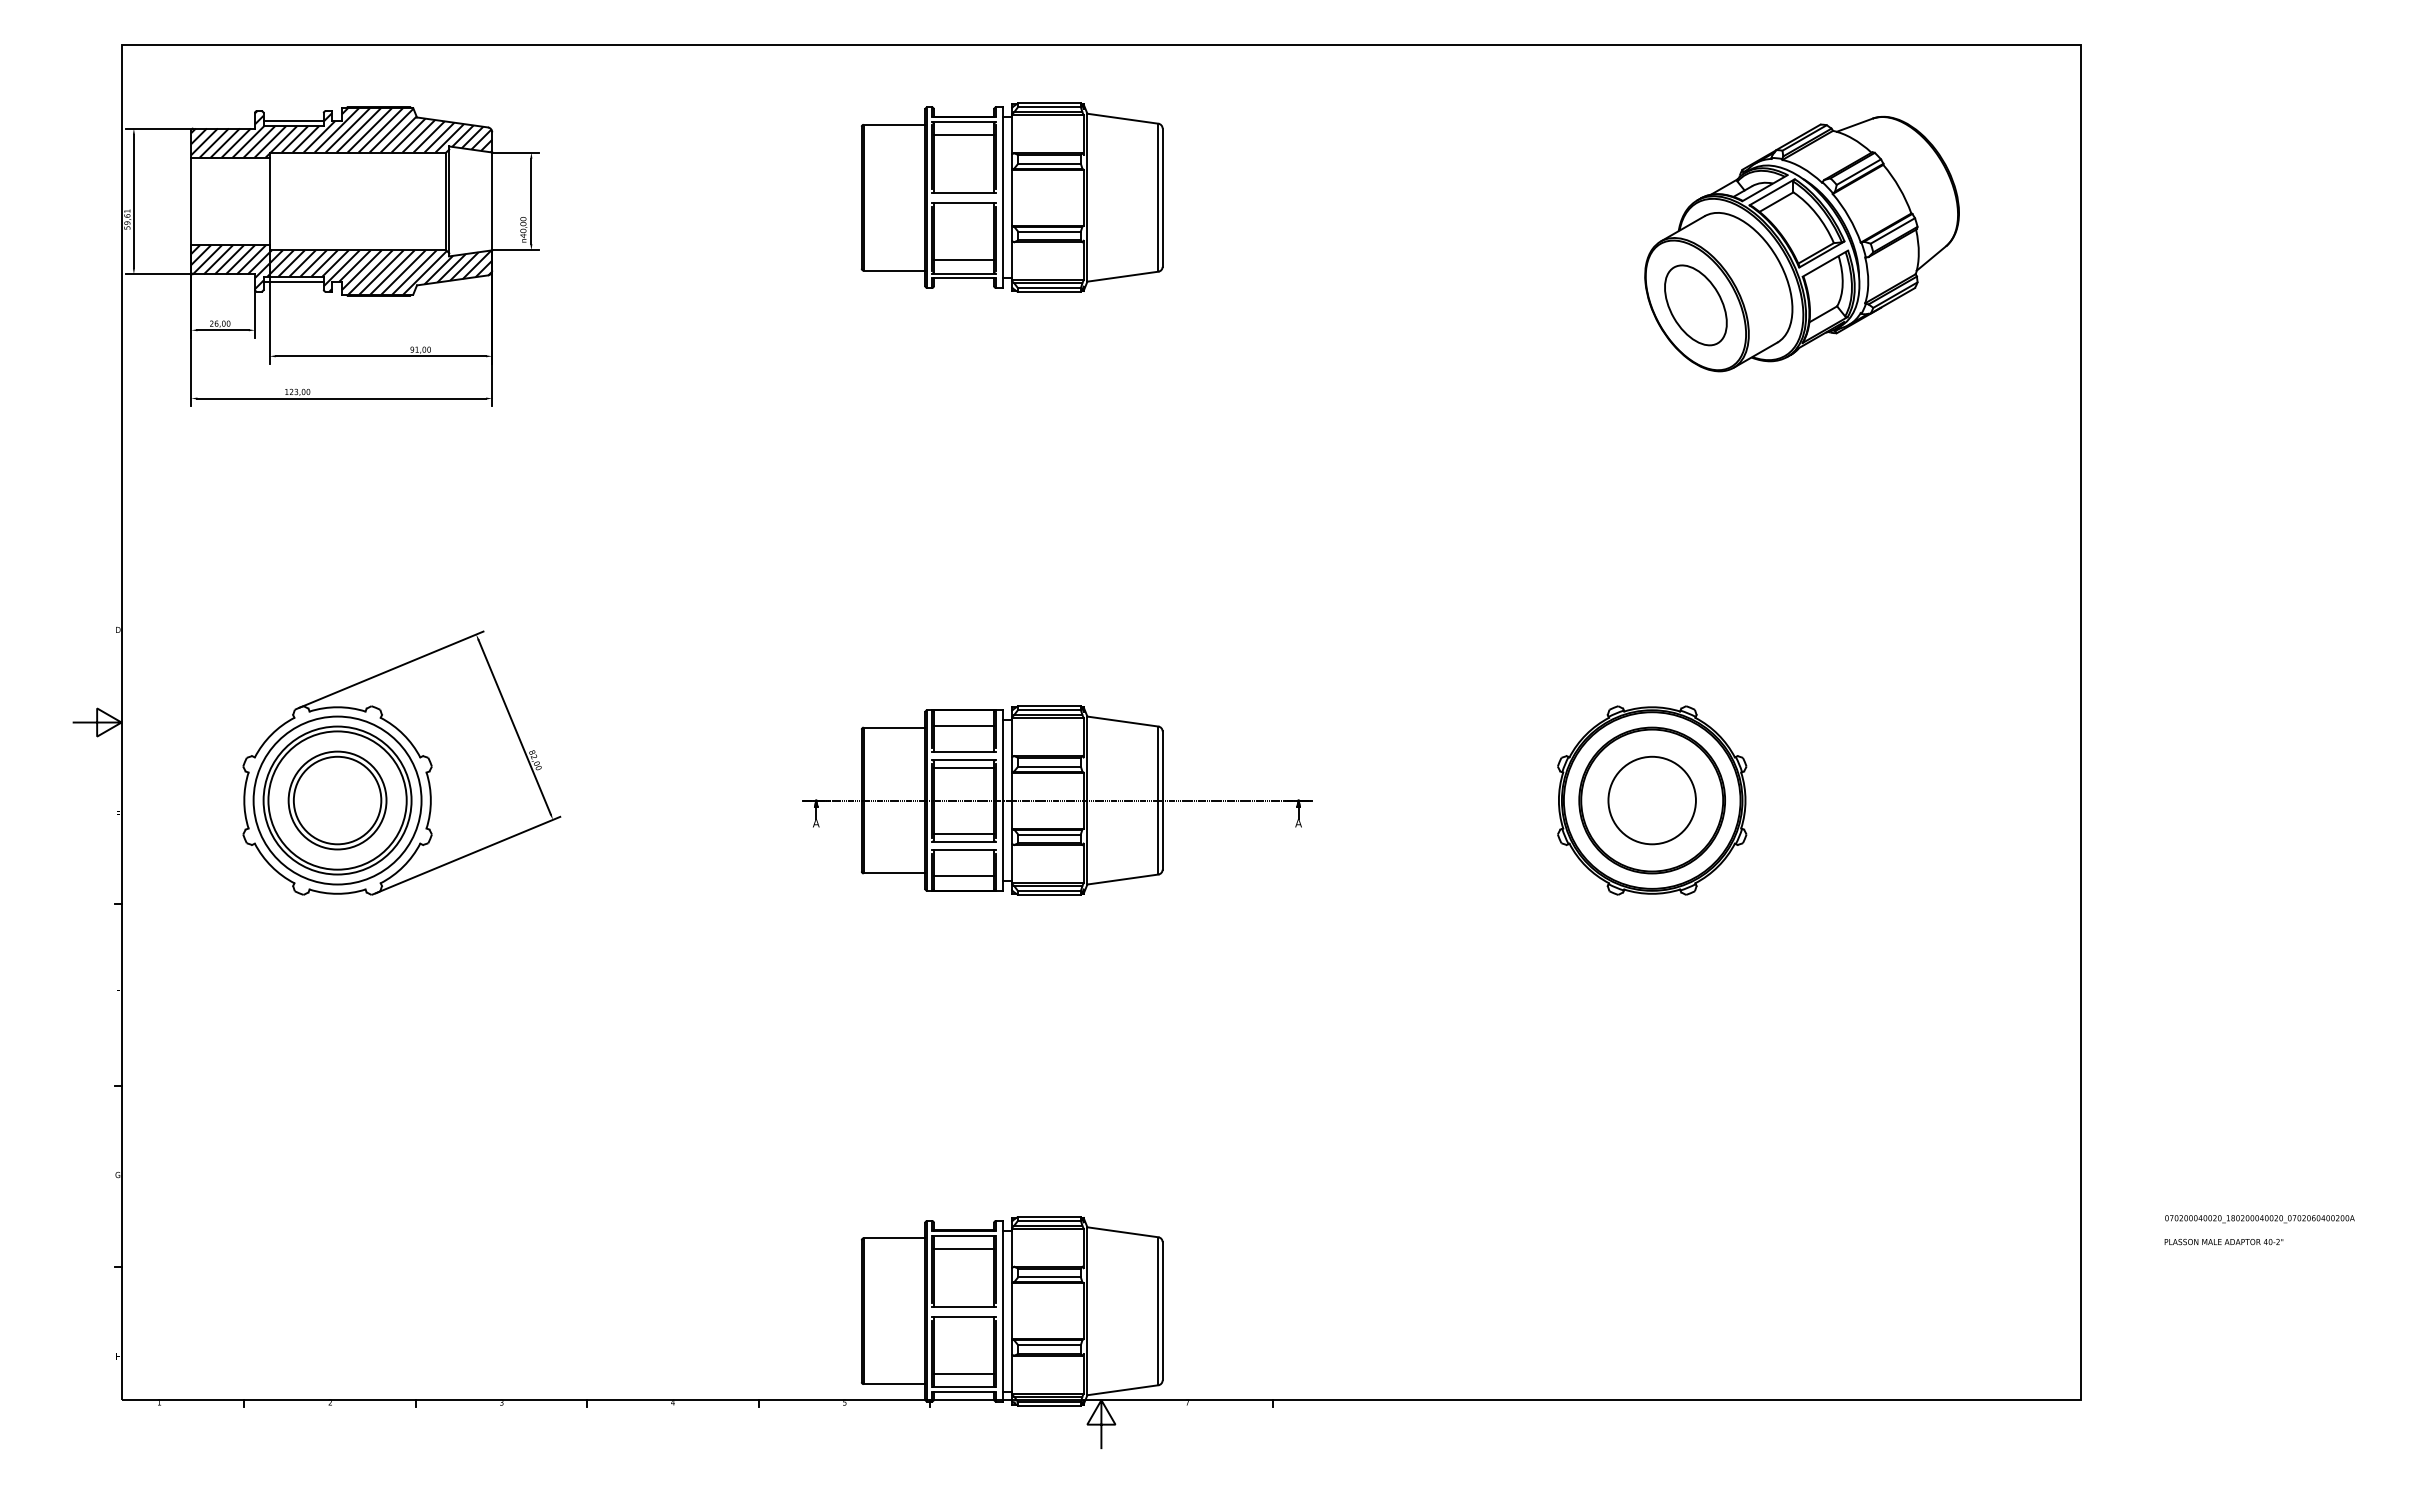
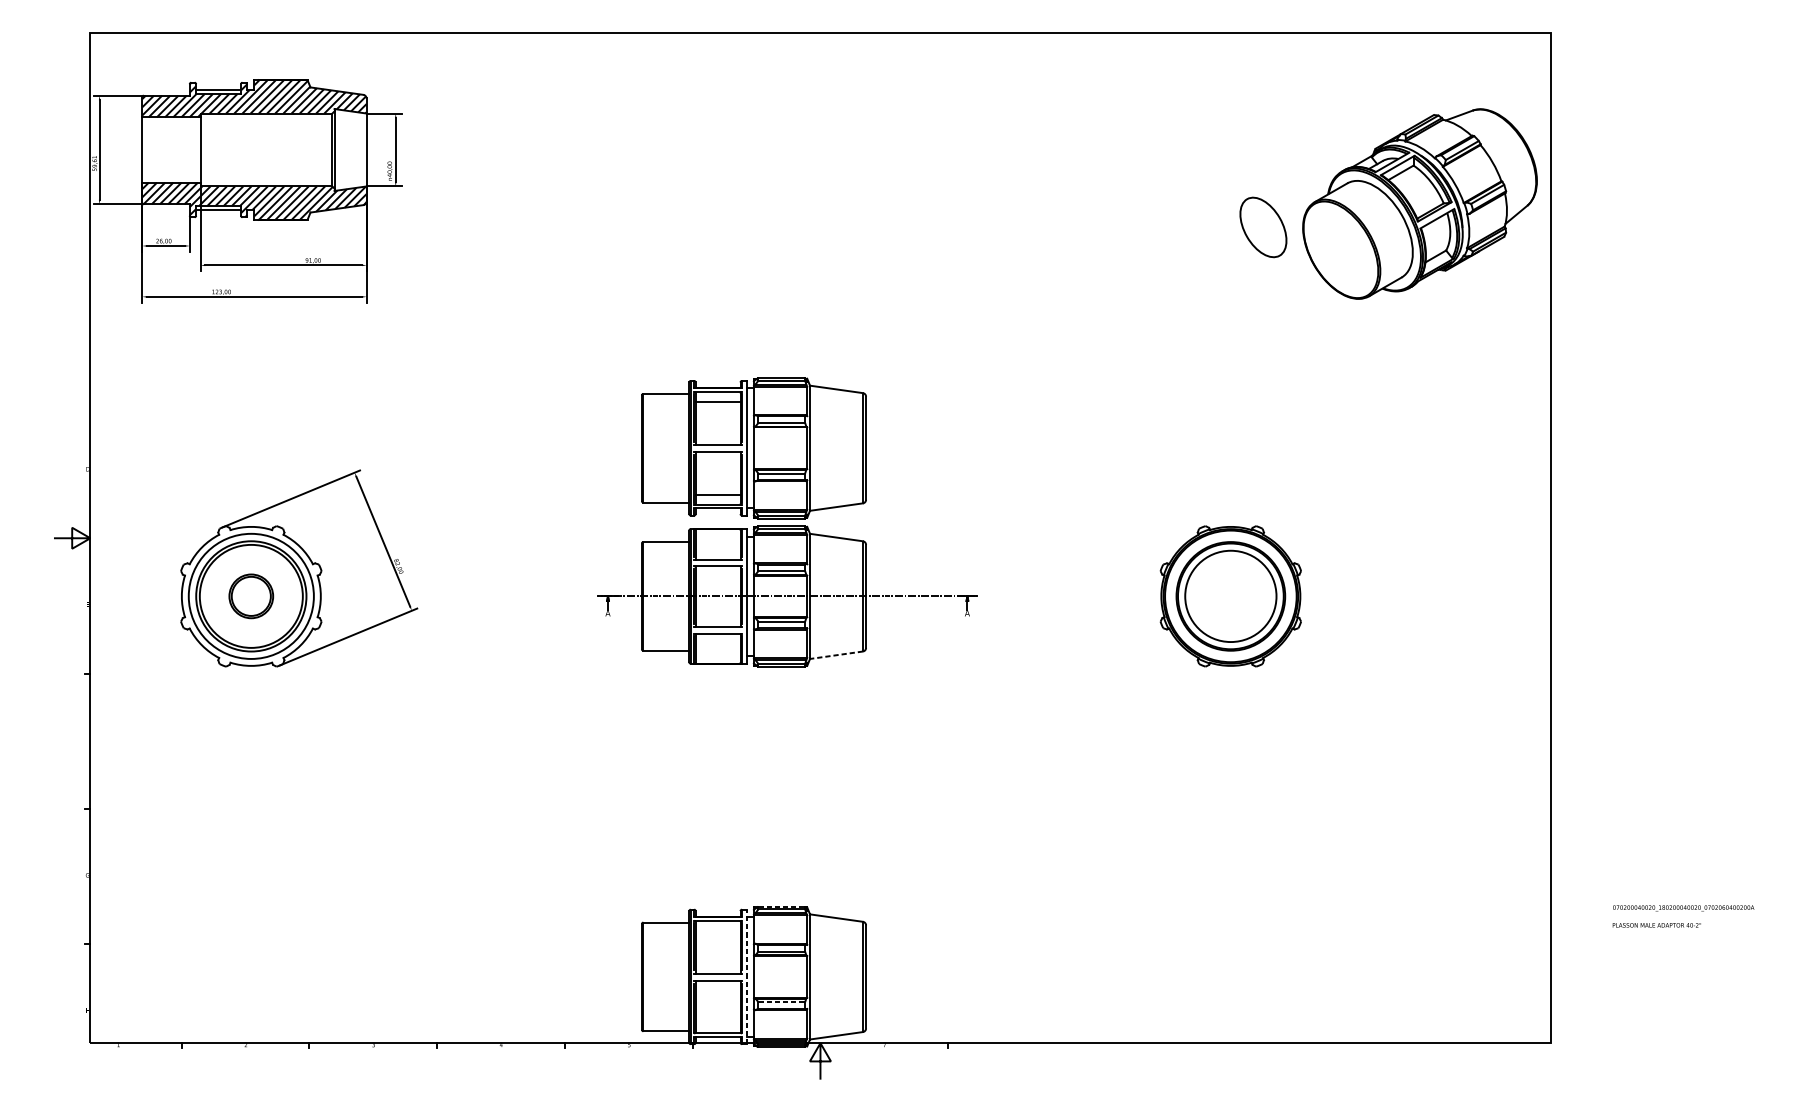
part: (1012, 197) -> (754, 448), moved
part: (1801, 243) -> (1419, 203), moved
line: (963, 725) -> (717, 540), removed
line: (963, 767) -> (717, 571), removed
part: (337, 800) -> (251, 596), size x0.6
circle: (1651, 800) -> (1230, 596), size x1.4
line: (963, 834) -> (717, 621), removed
line: (963, 875) -> (717, 652), removed
line: (1122, 879) -> (836, 655), solid -> dashed
line: (1050, 1216) -> (782, 906), solid -> dashed
line: (963, 1249) -> (717, 930), removed
line: (1002, 1310) -> (746, 976), solid -> dashed
line: (1050, 1345) -> (782, 1002), solid -> dashed
line: (963, 1374) -> (717, 1024), removed

